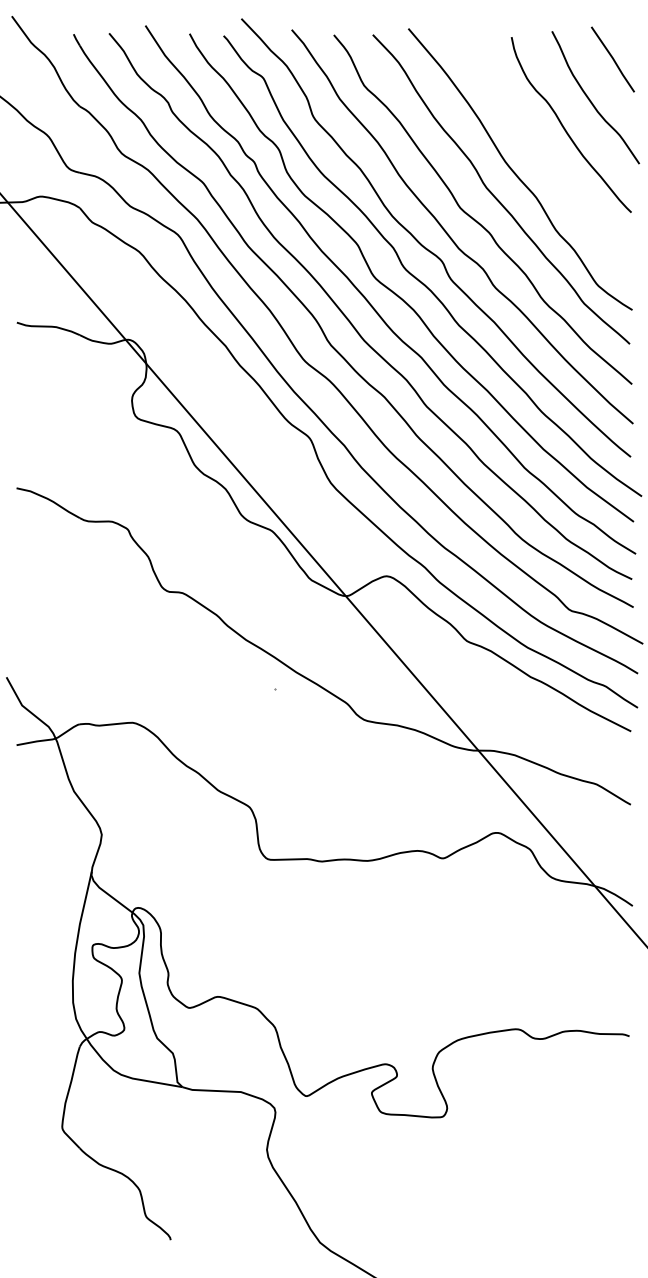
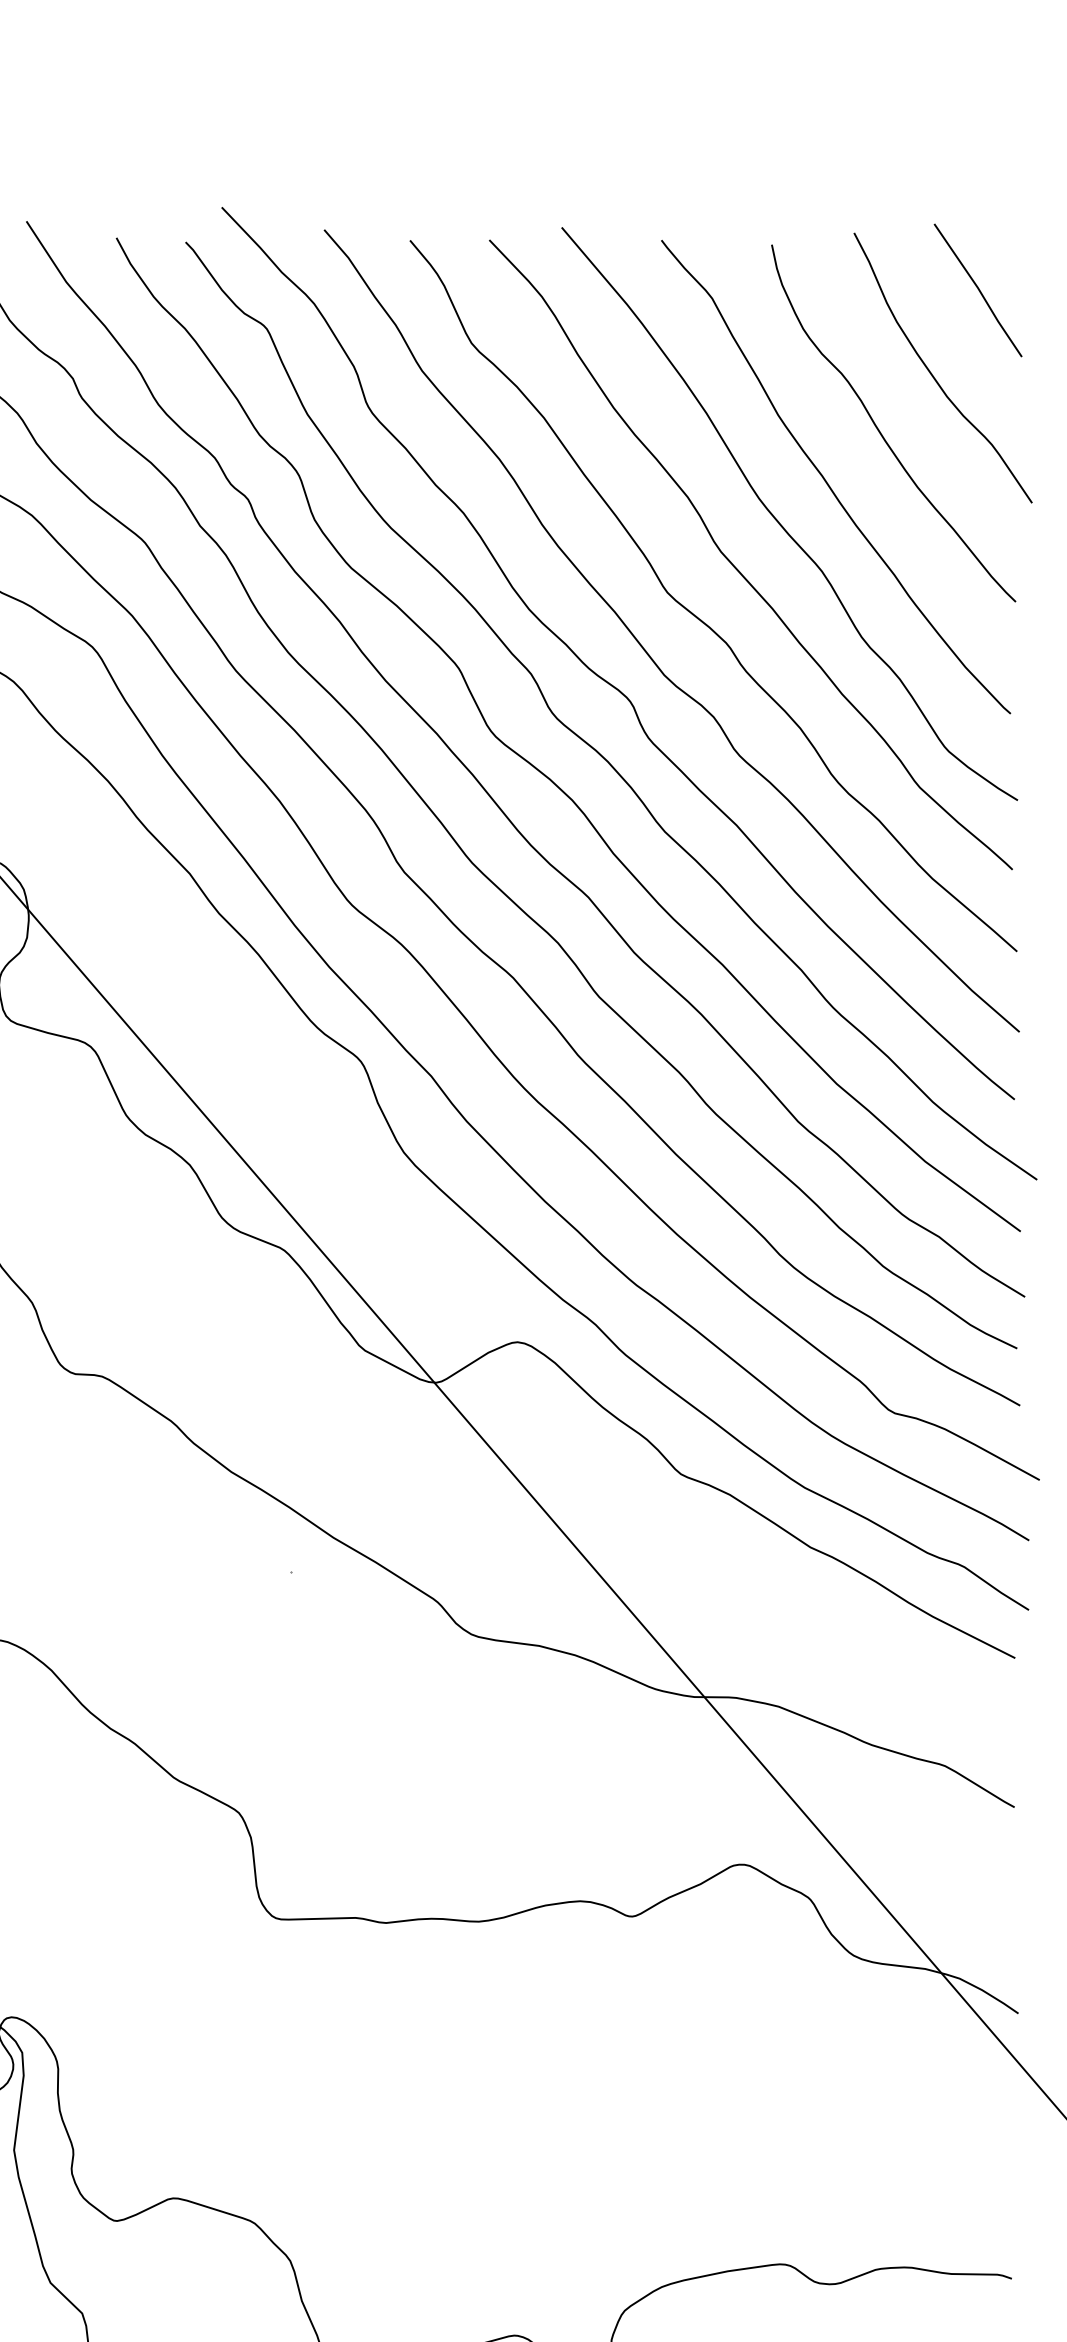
curve: (539, 153) -> (828, 481), added

